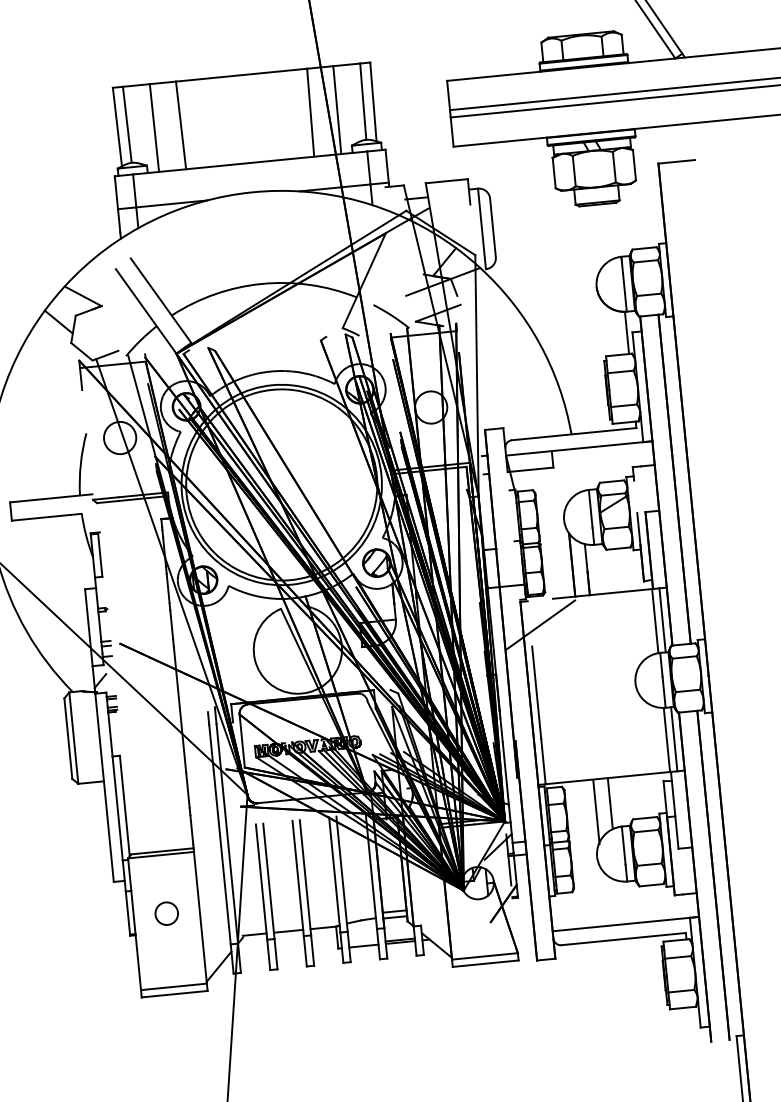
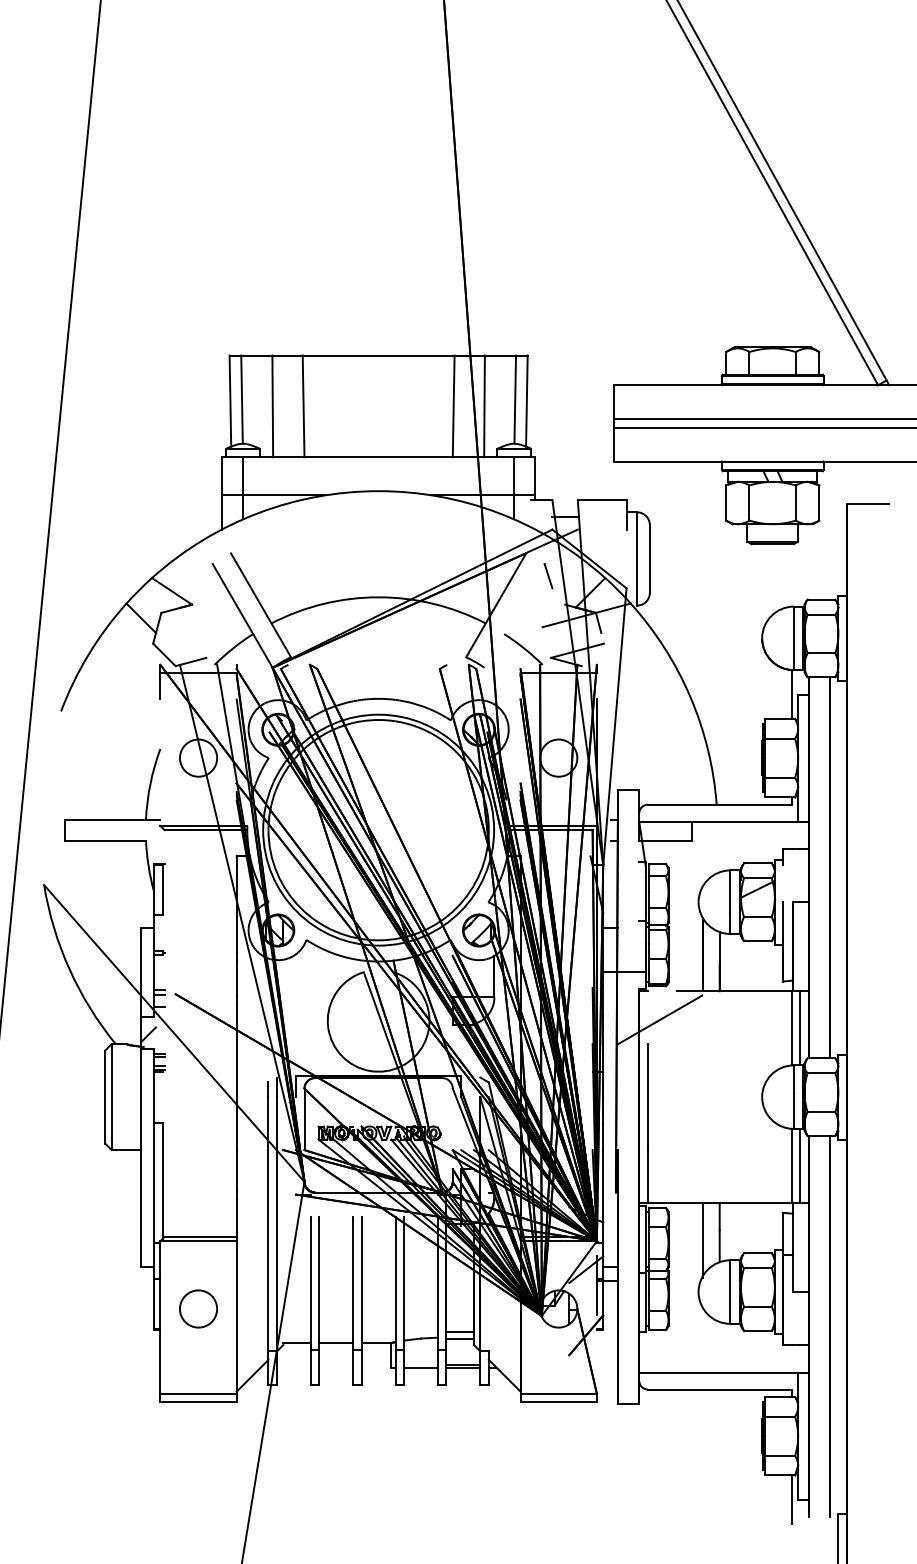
line: (406, 250) -> (548, 575), added
circle: (166, 913) -> (198, 1308), size x1.43
line: (694, 1027) -> (791, 1499), added

